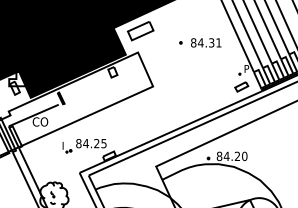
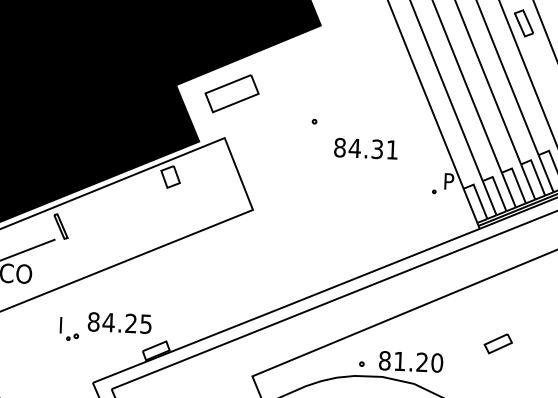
text: (206, 42) -> (366, 148), moved
part: (241, 86) -> (497, 342), moved
text: (226, 155) -> (399, 359), 84.20 -> 81.20

